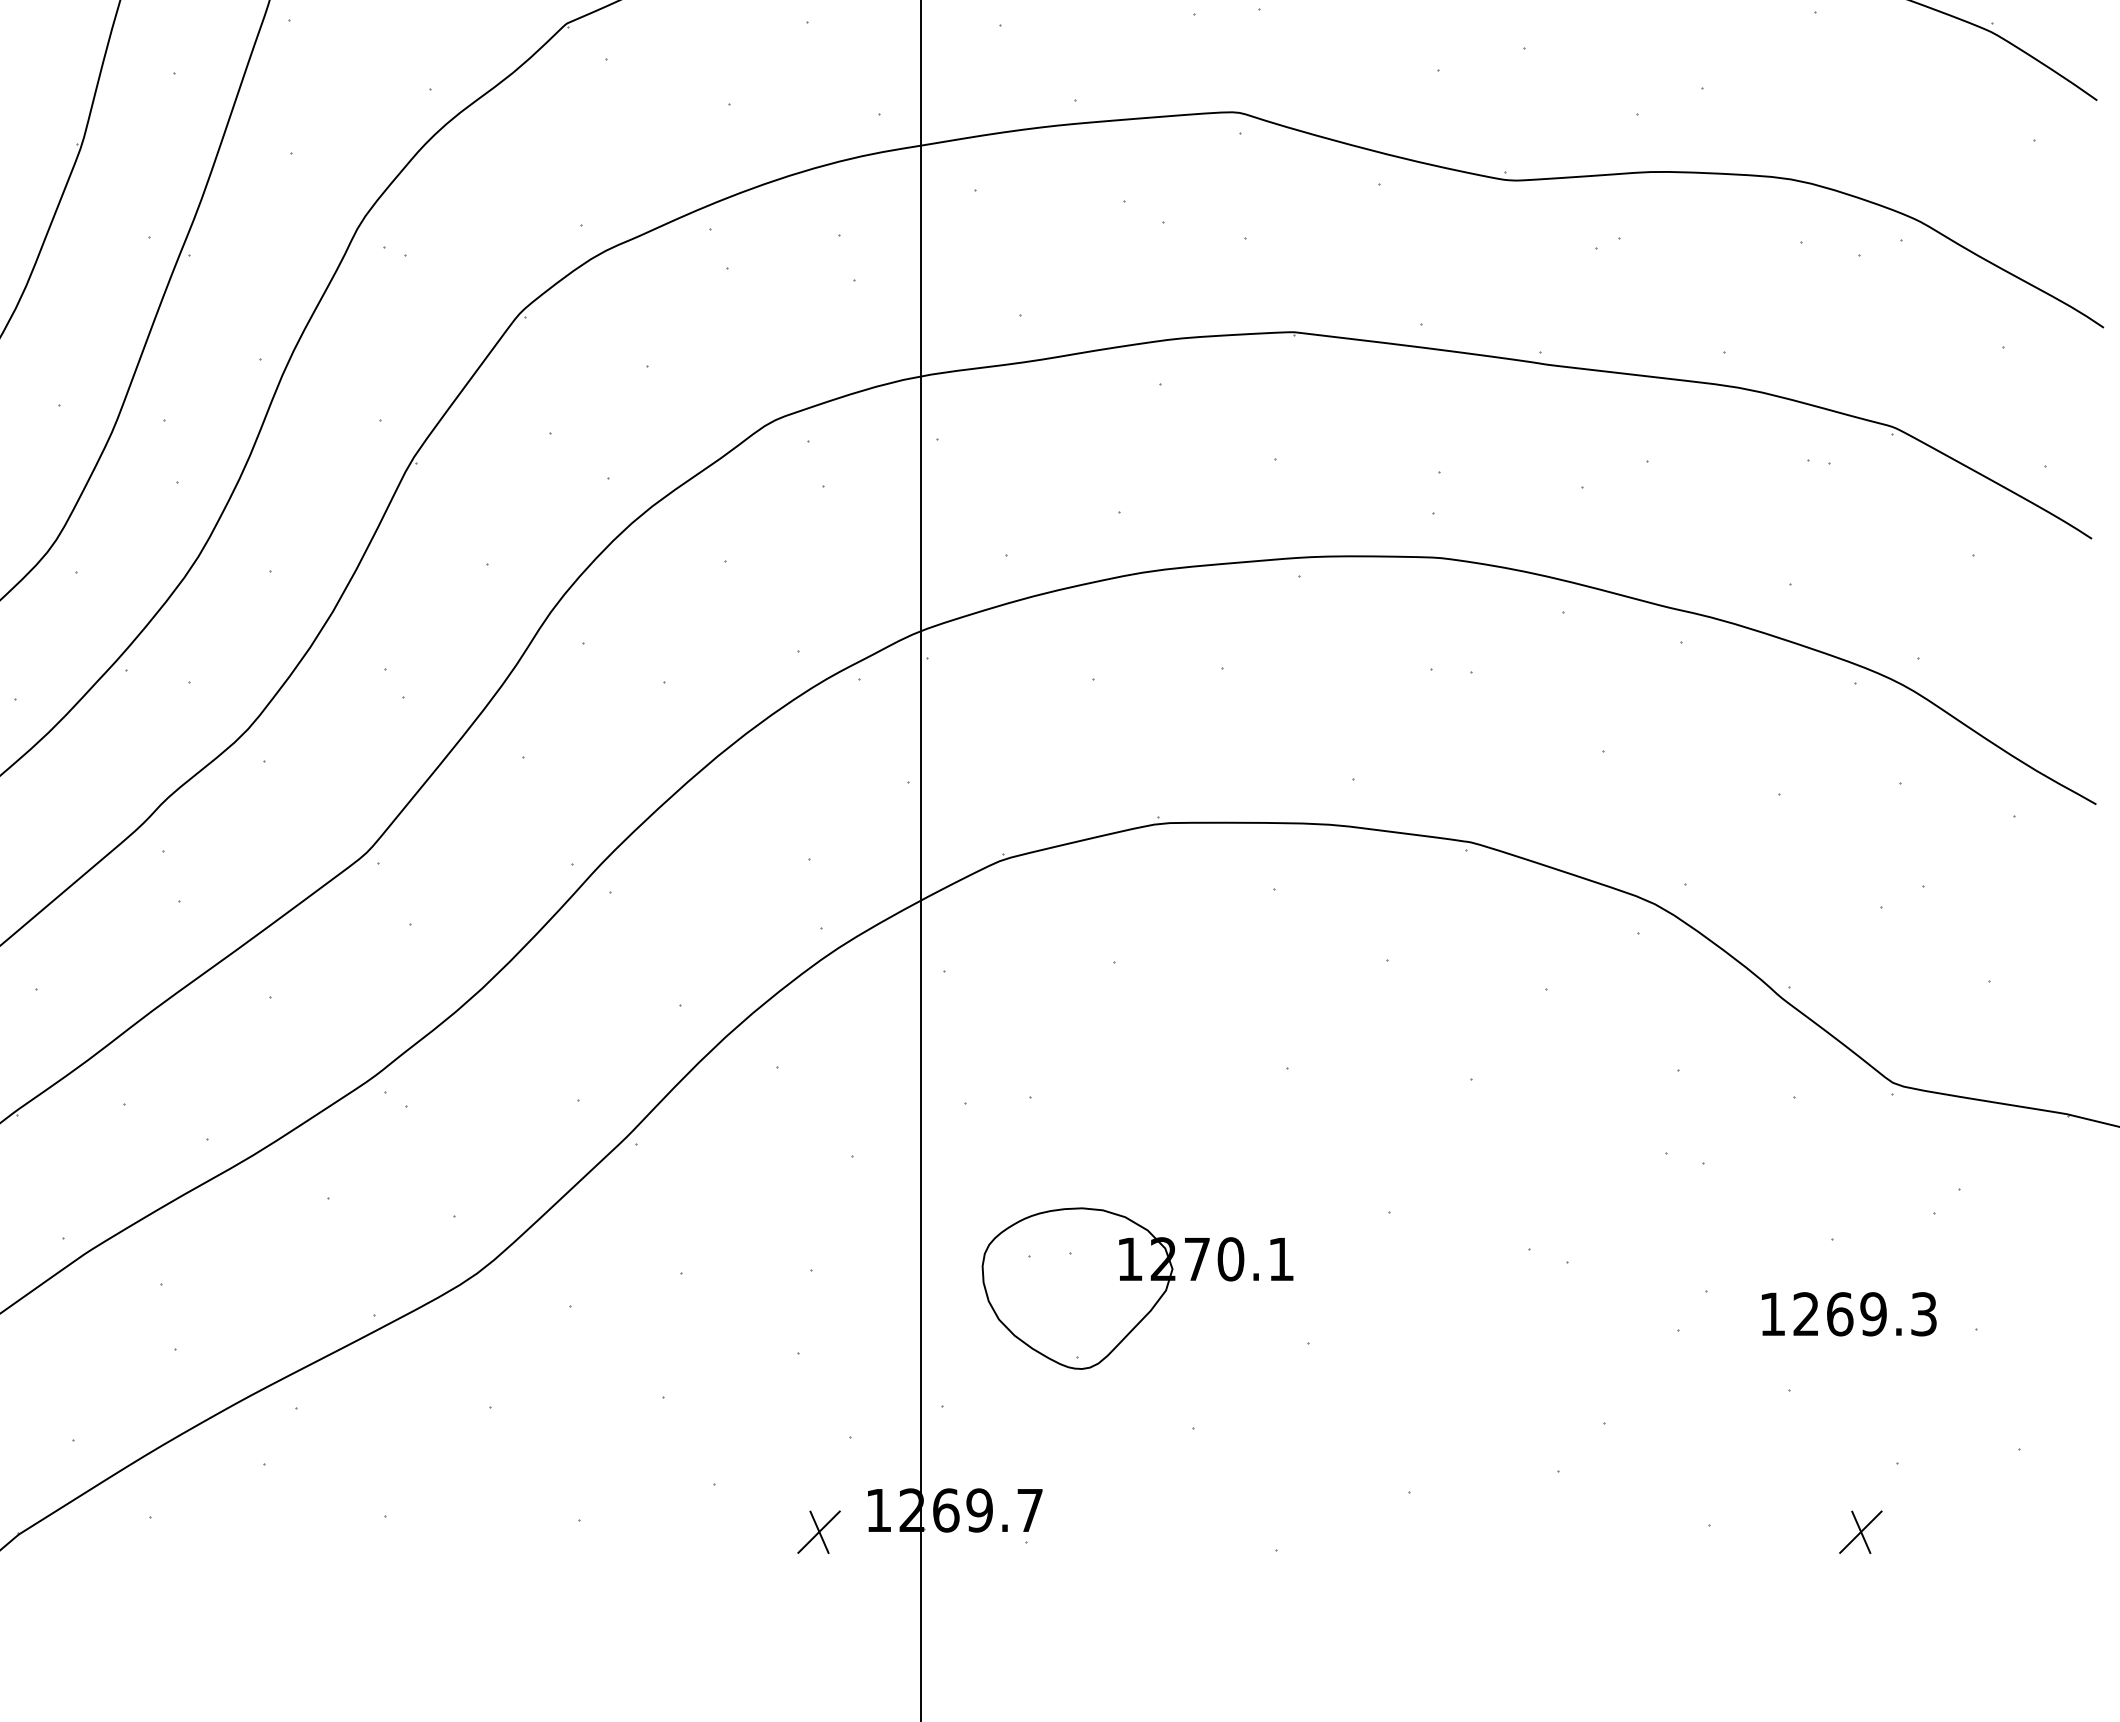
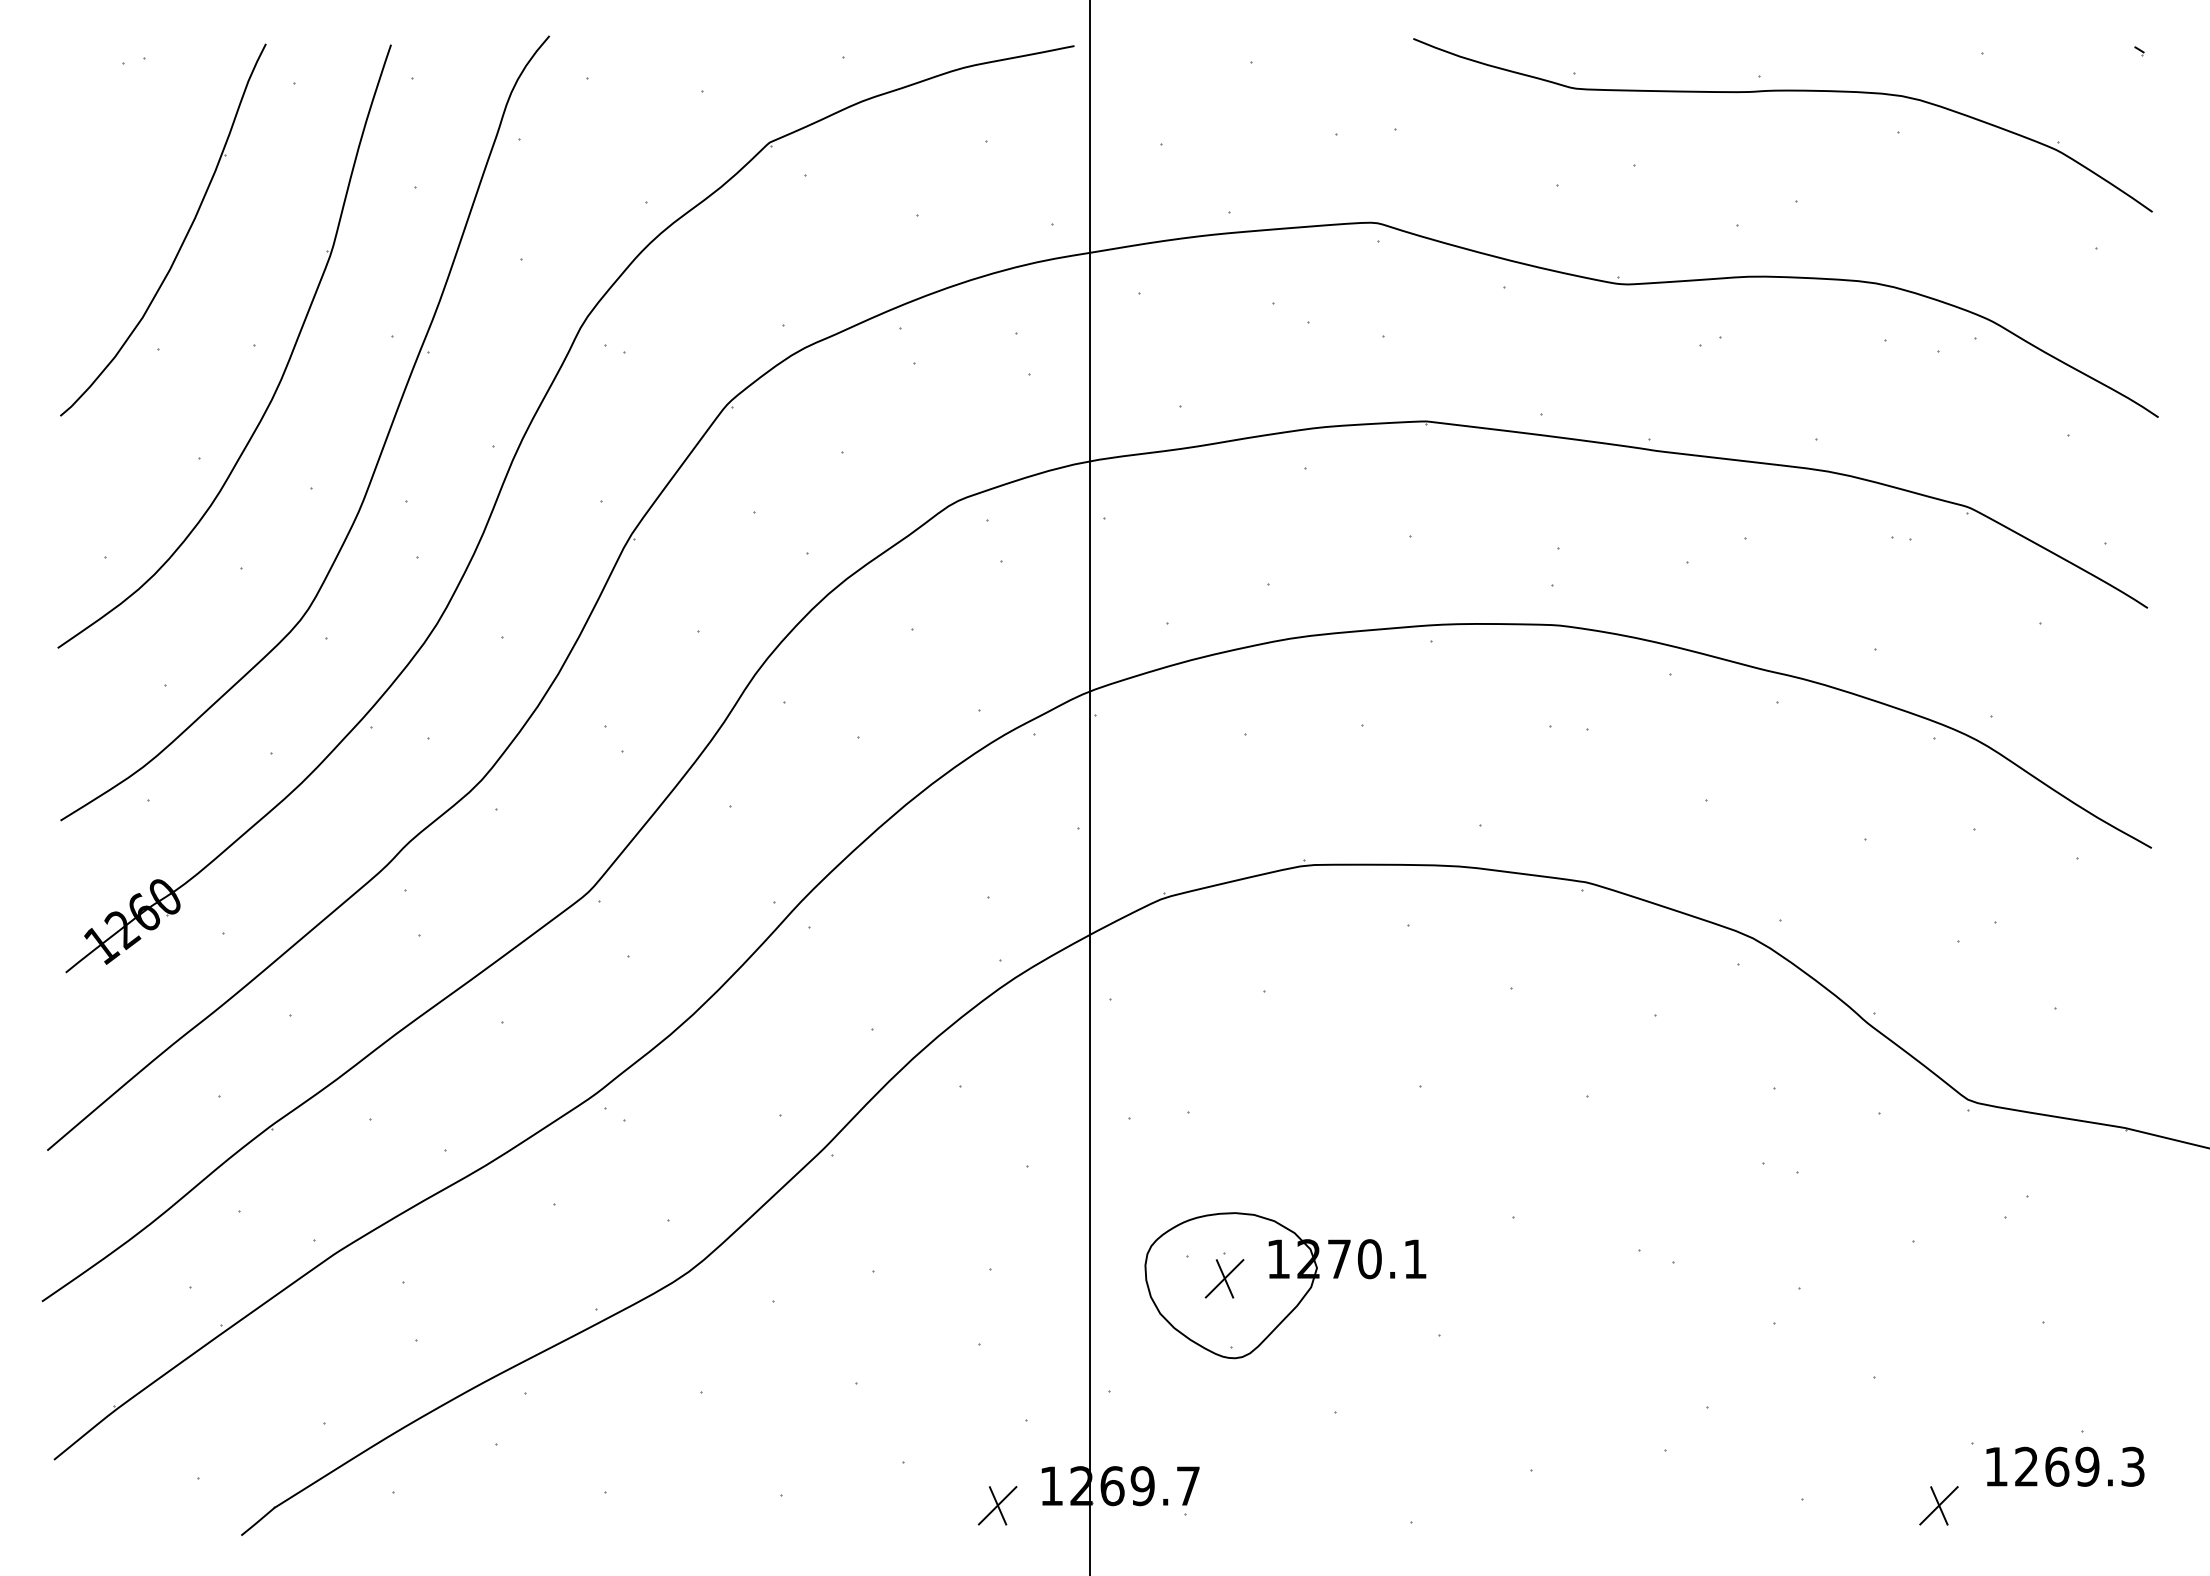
part: (1070, 1280) -> (1224, 1278), added
text: (1849, 1313) -> (2065, 1466), moved

